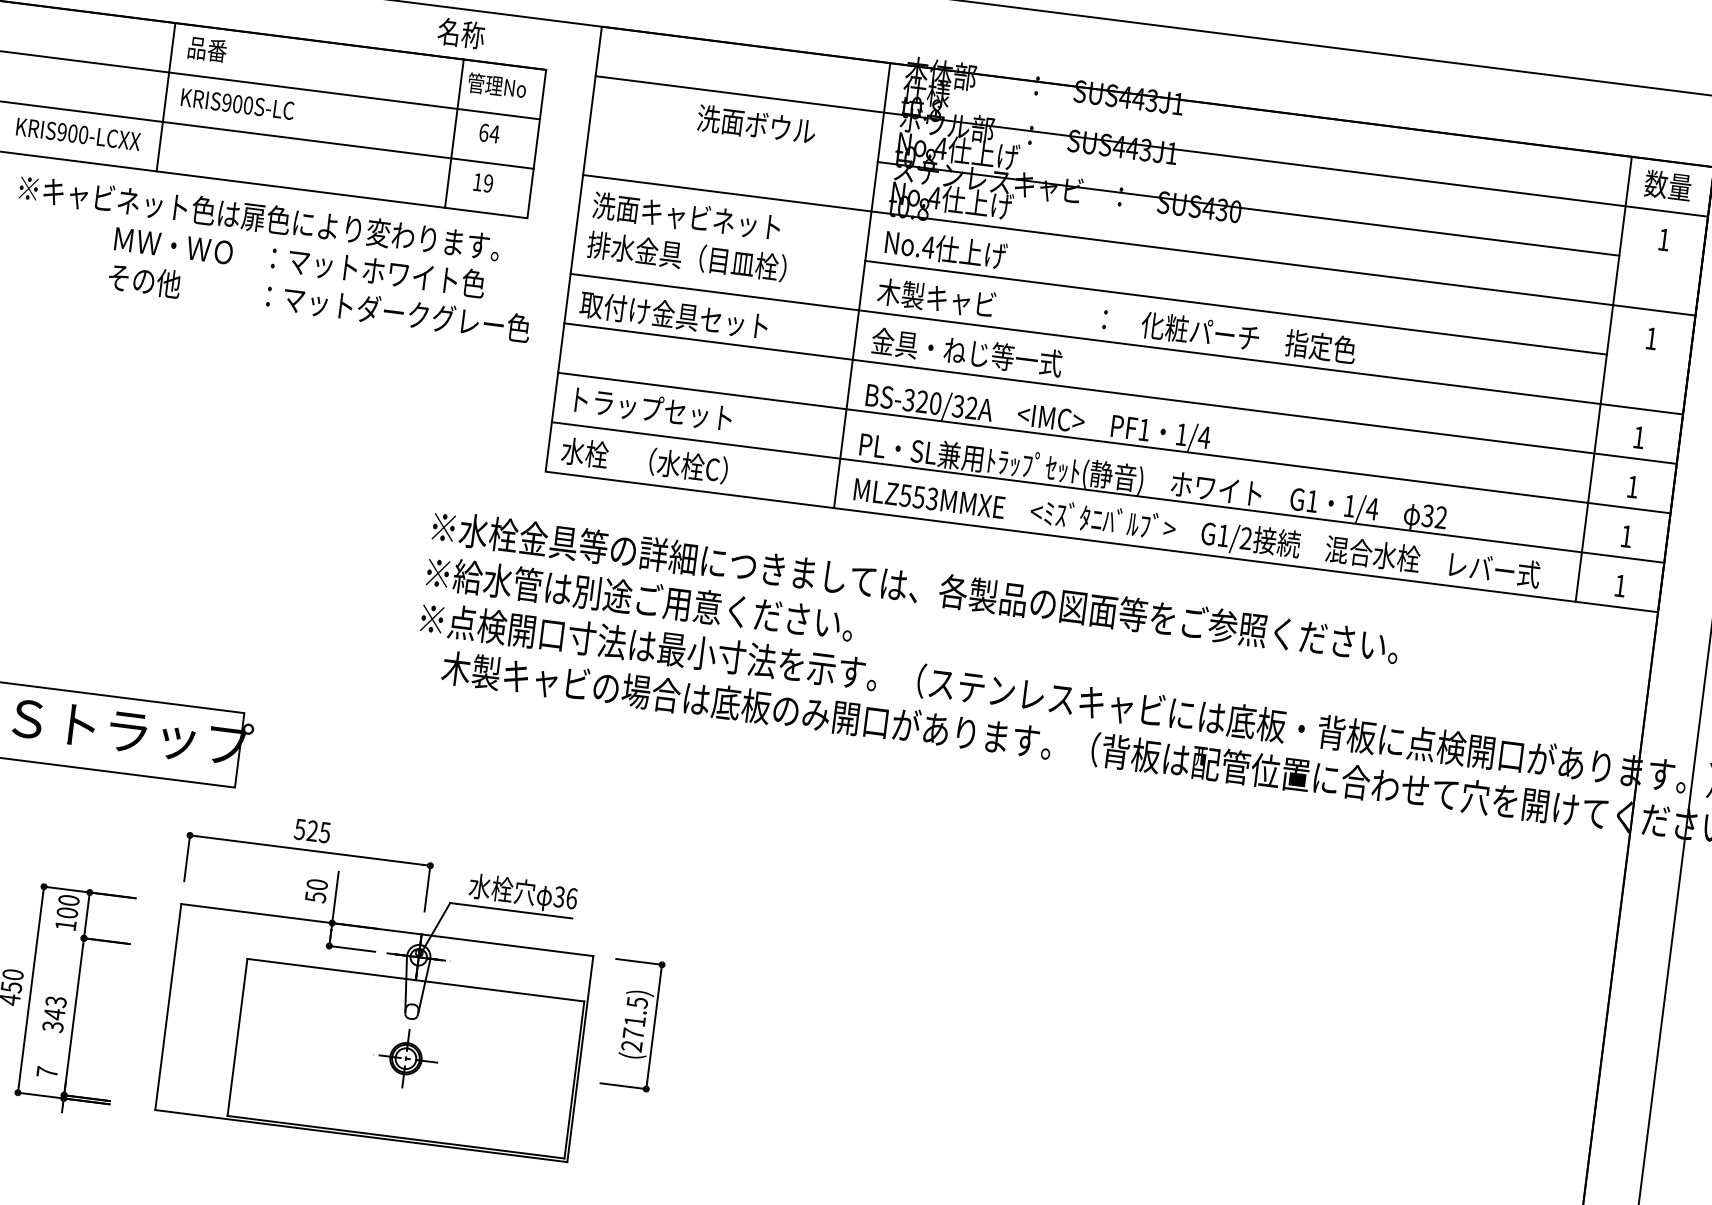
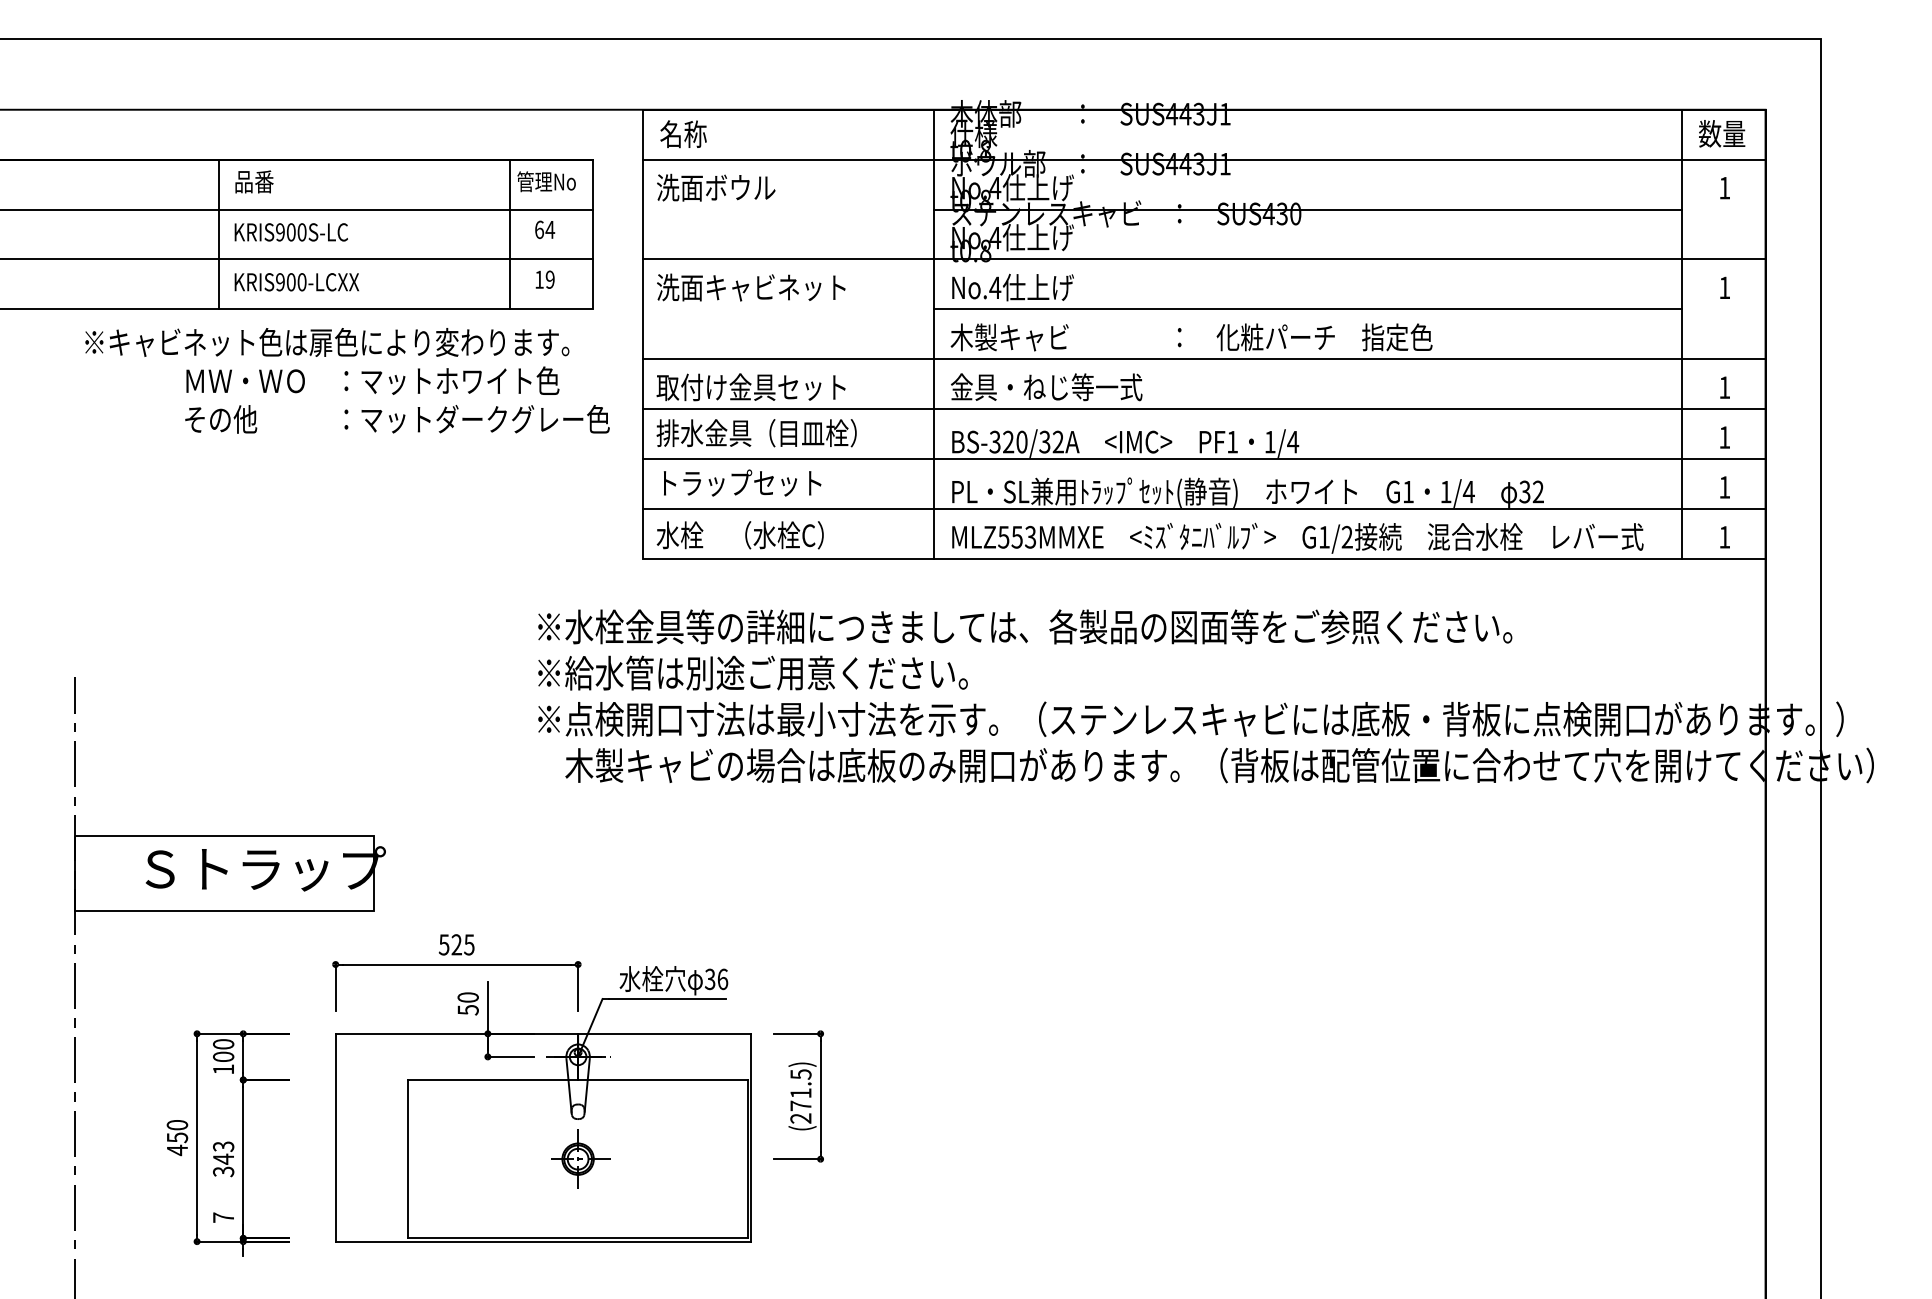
text: (461, 33) -> (683, 134), moved
text: (756, 124) -> (716, 187), moved
text: (78, 134) -> (296, 282), moved
text: (686, 256) -> (756, 433), moved

